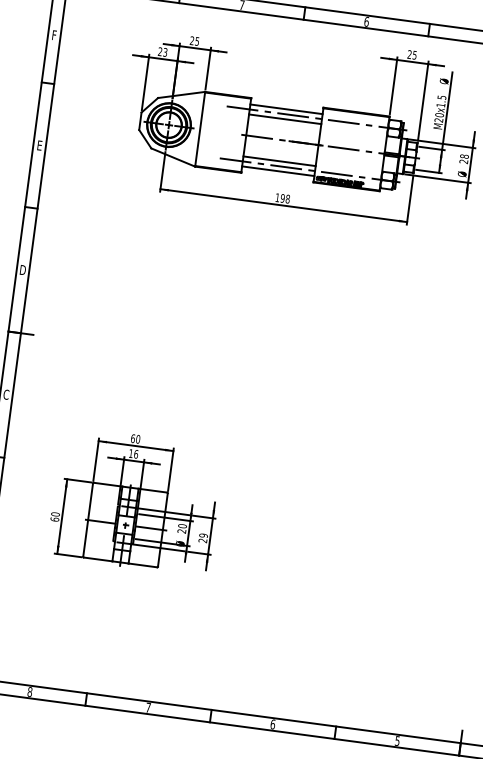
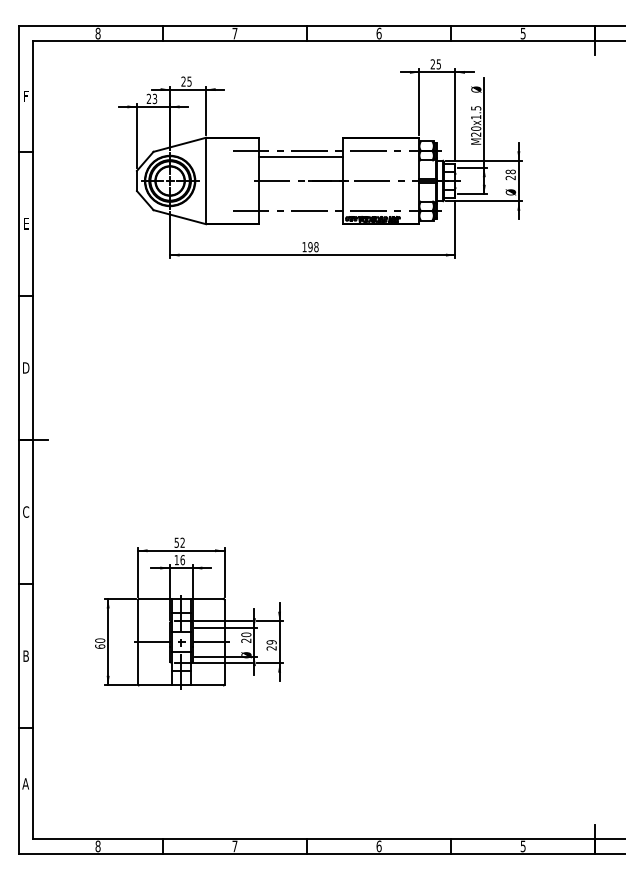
line: (286, 109) -> (301, 145), removed
line: (279, 161) -> (301, 205), removed
line: (278, 170) -> (301, 216), removed
text: (135, 438) -> (179, 542), 60 -> 52

